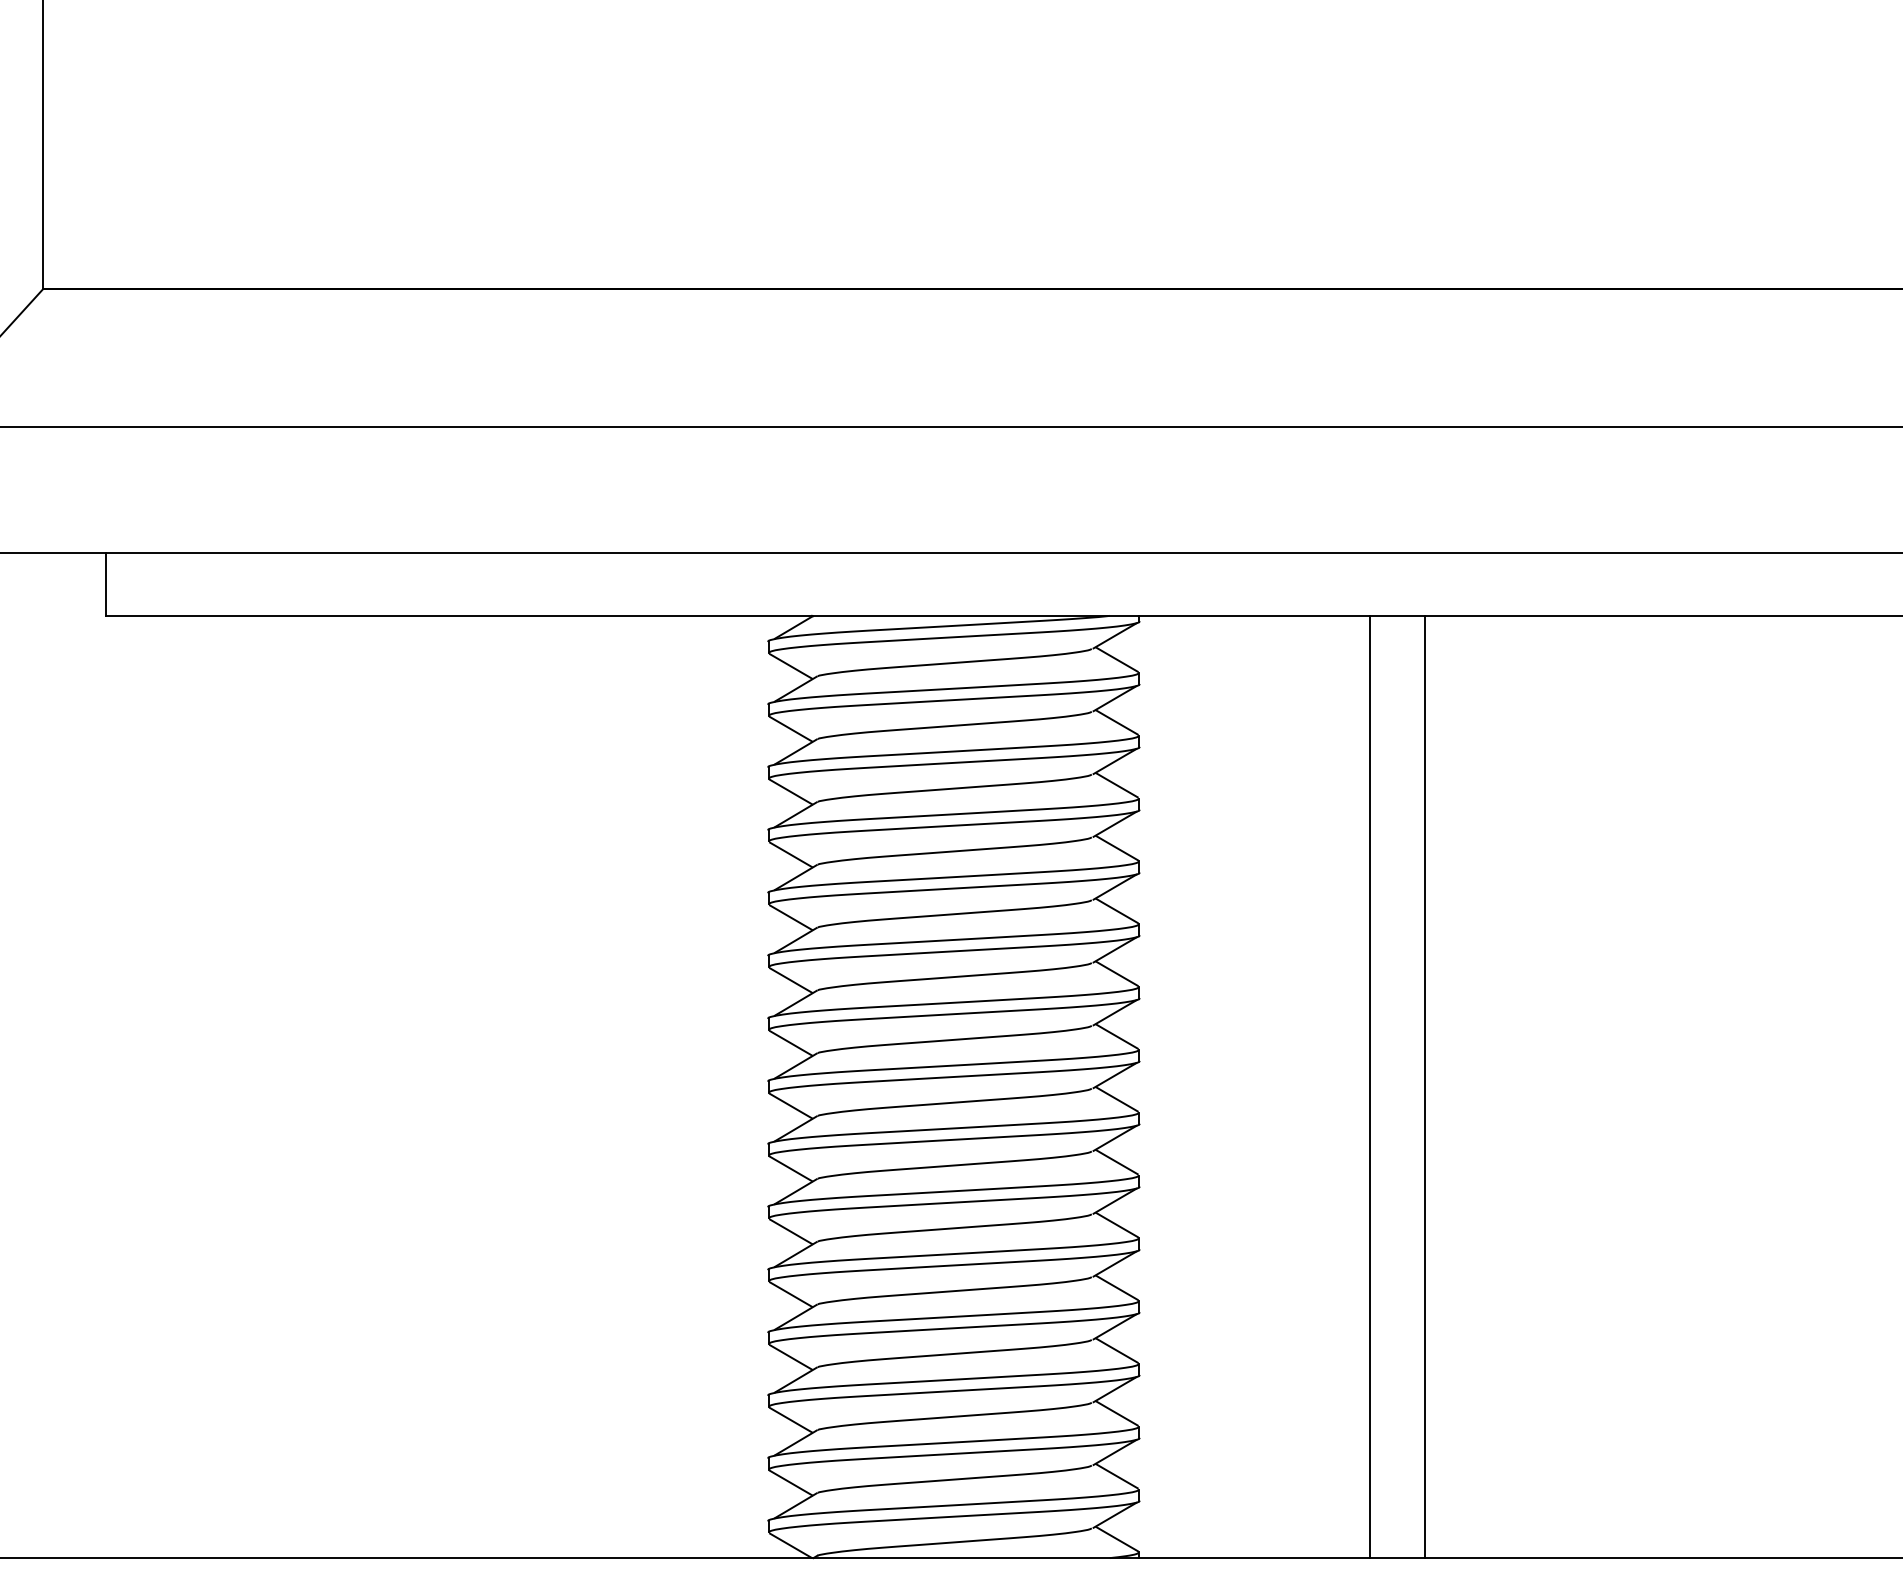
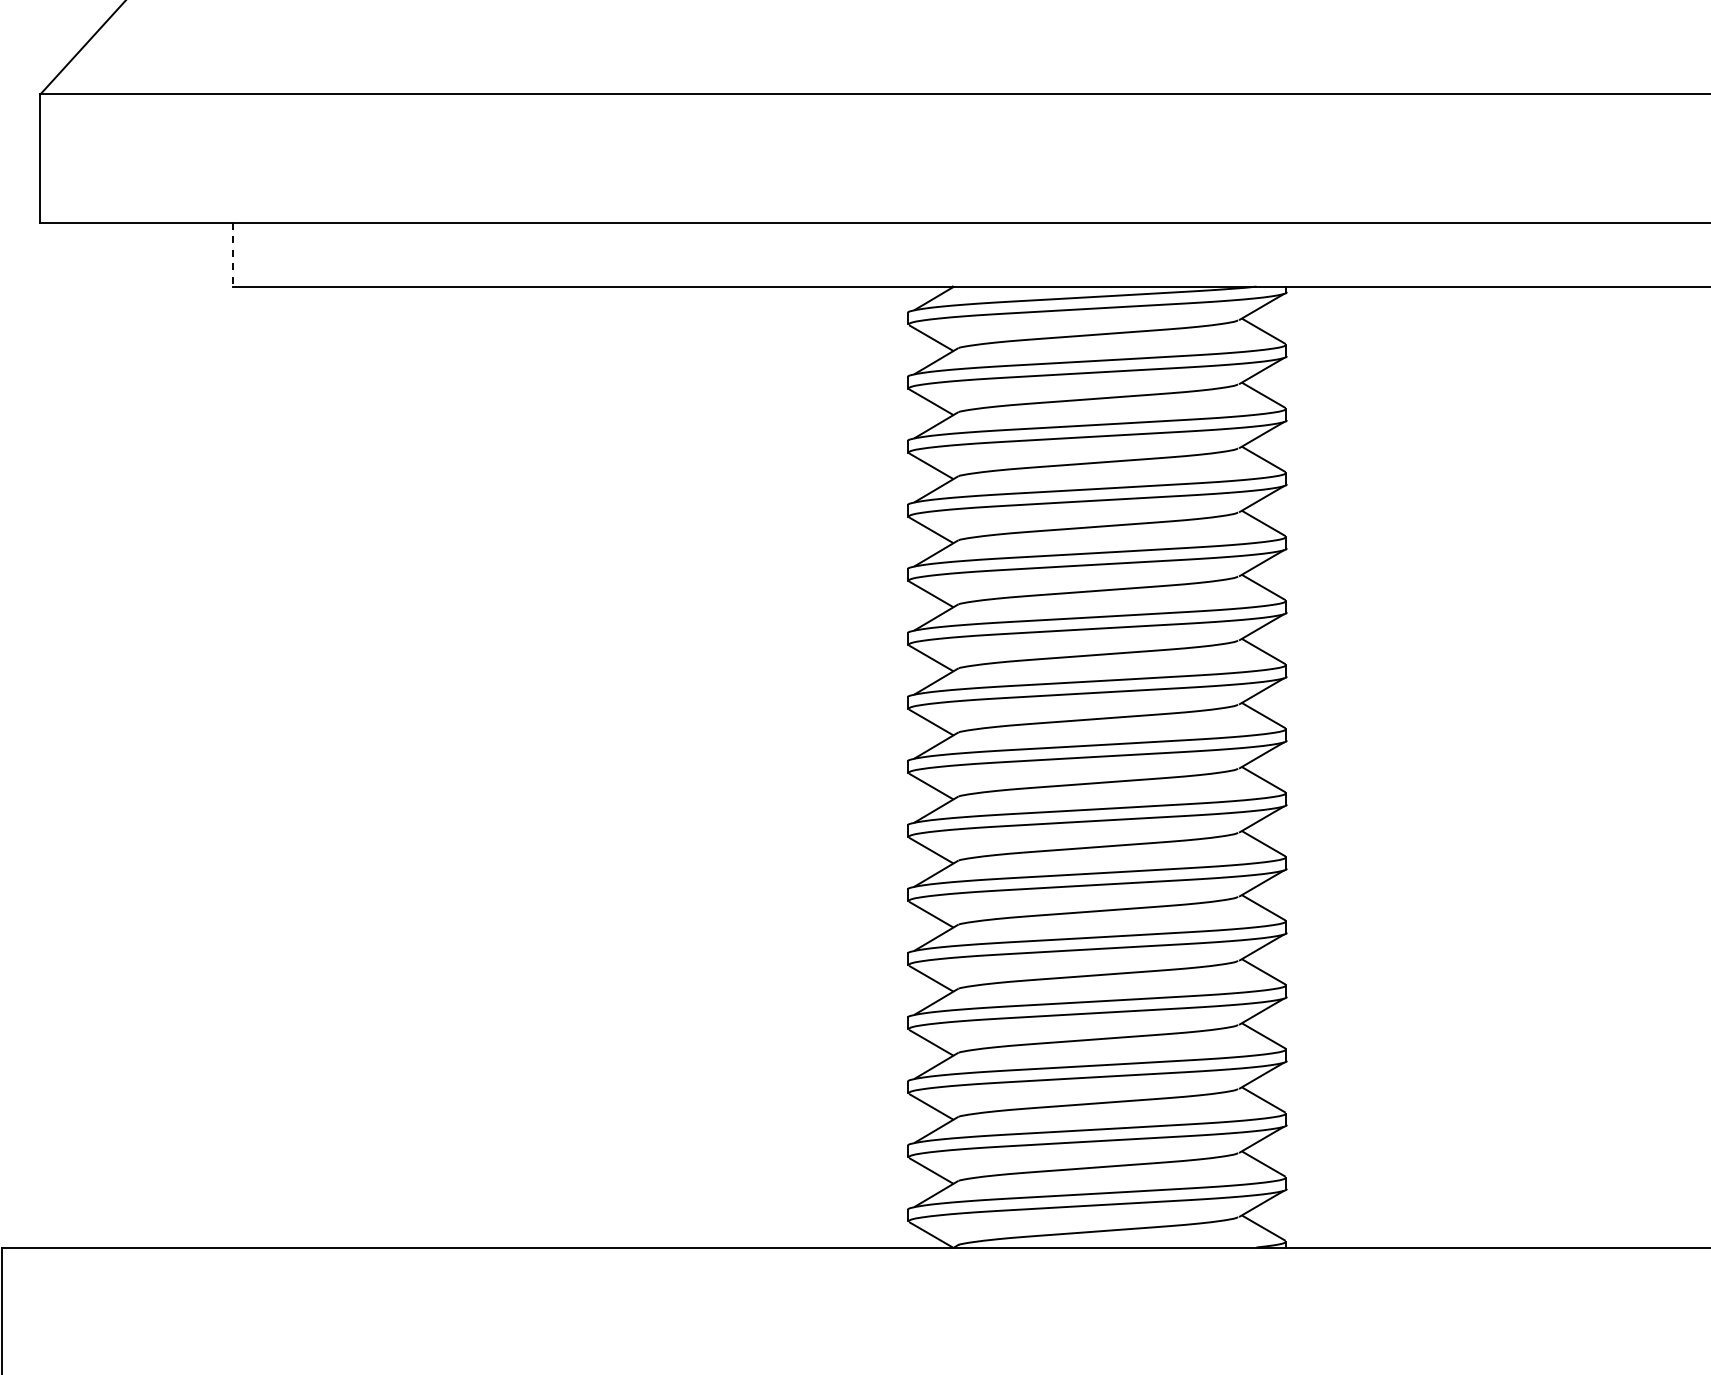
line: (105, 584) -> (232, 254), solid -> dashed
line: (1369, 1086) -> (1521, 766), removed
line: (1425, 1086) -> (1578, 766), removed

